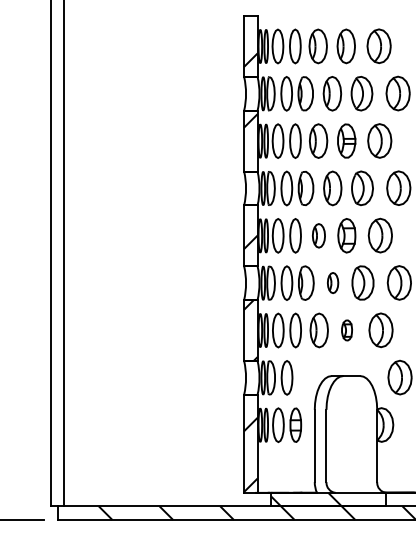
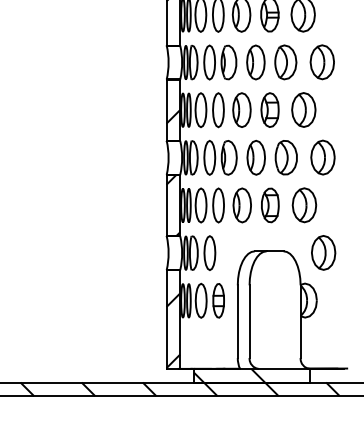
part: (318, 235) -> (241, 109), size x1.43
part: (332, 282) -> (255, 157), size x1.67
part: (346, 330) -> (269, 205), size x1.67

